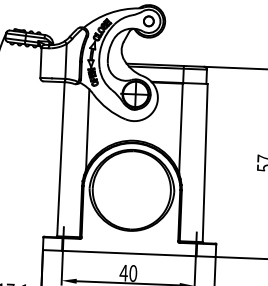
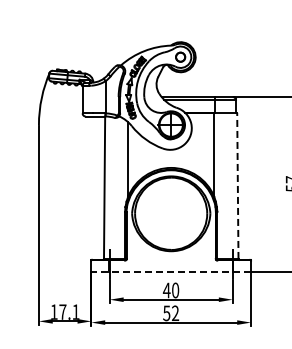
line: (204, 162) -> (237, 185), solid -> dashed
line: (129, 253) -> (171, 272), solid -> dashed

